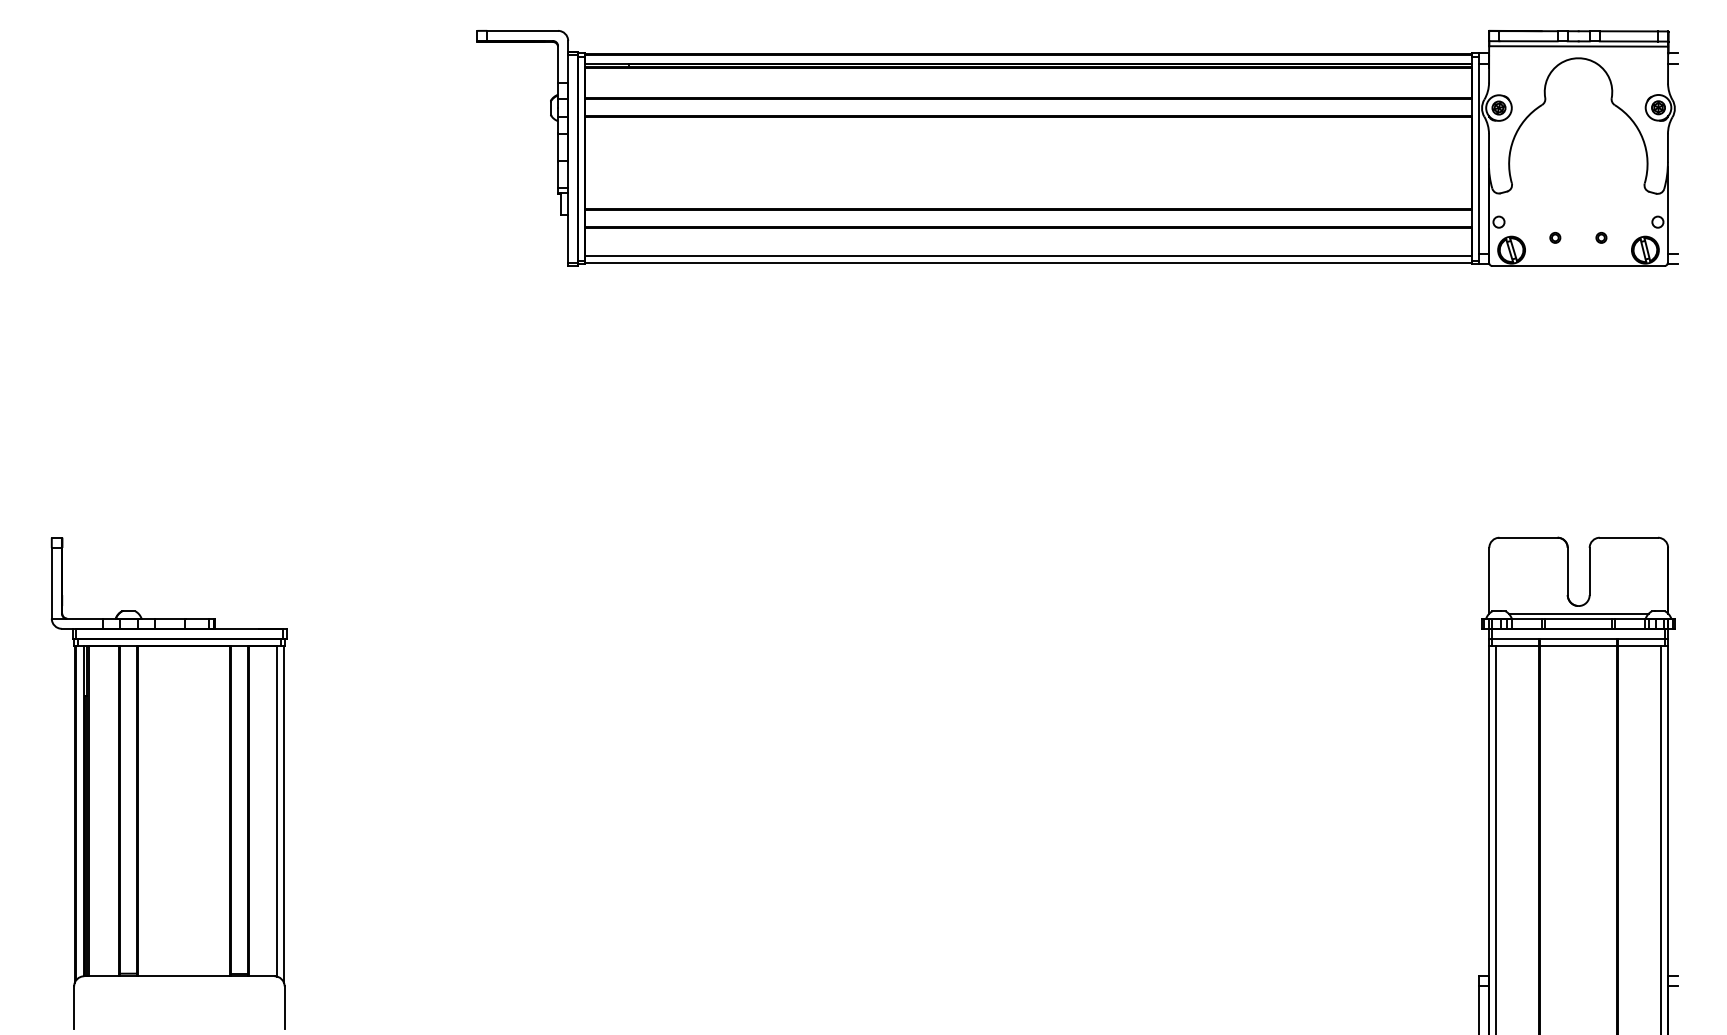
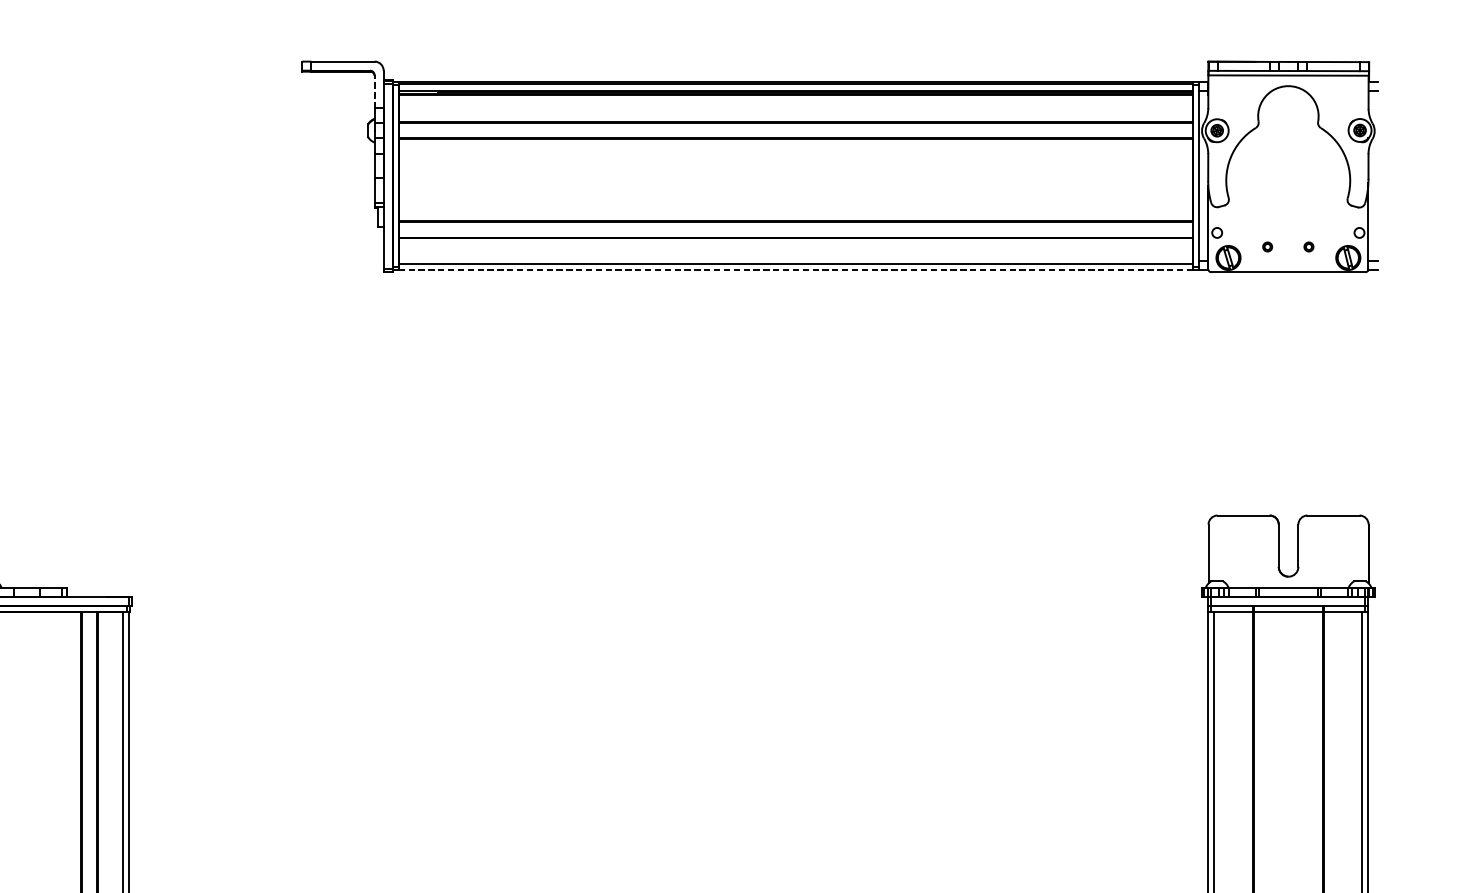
line: (558, 64) -> (374, 91), solid -> dashed
line: (1028, 263) -> (795, 269), solid -> dashed
line: (1578, 613) -> (1288, 583), removed

